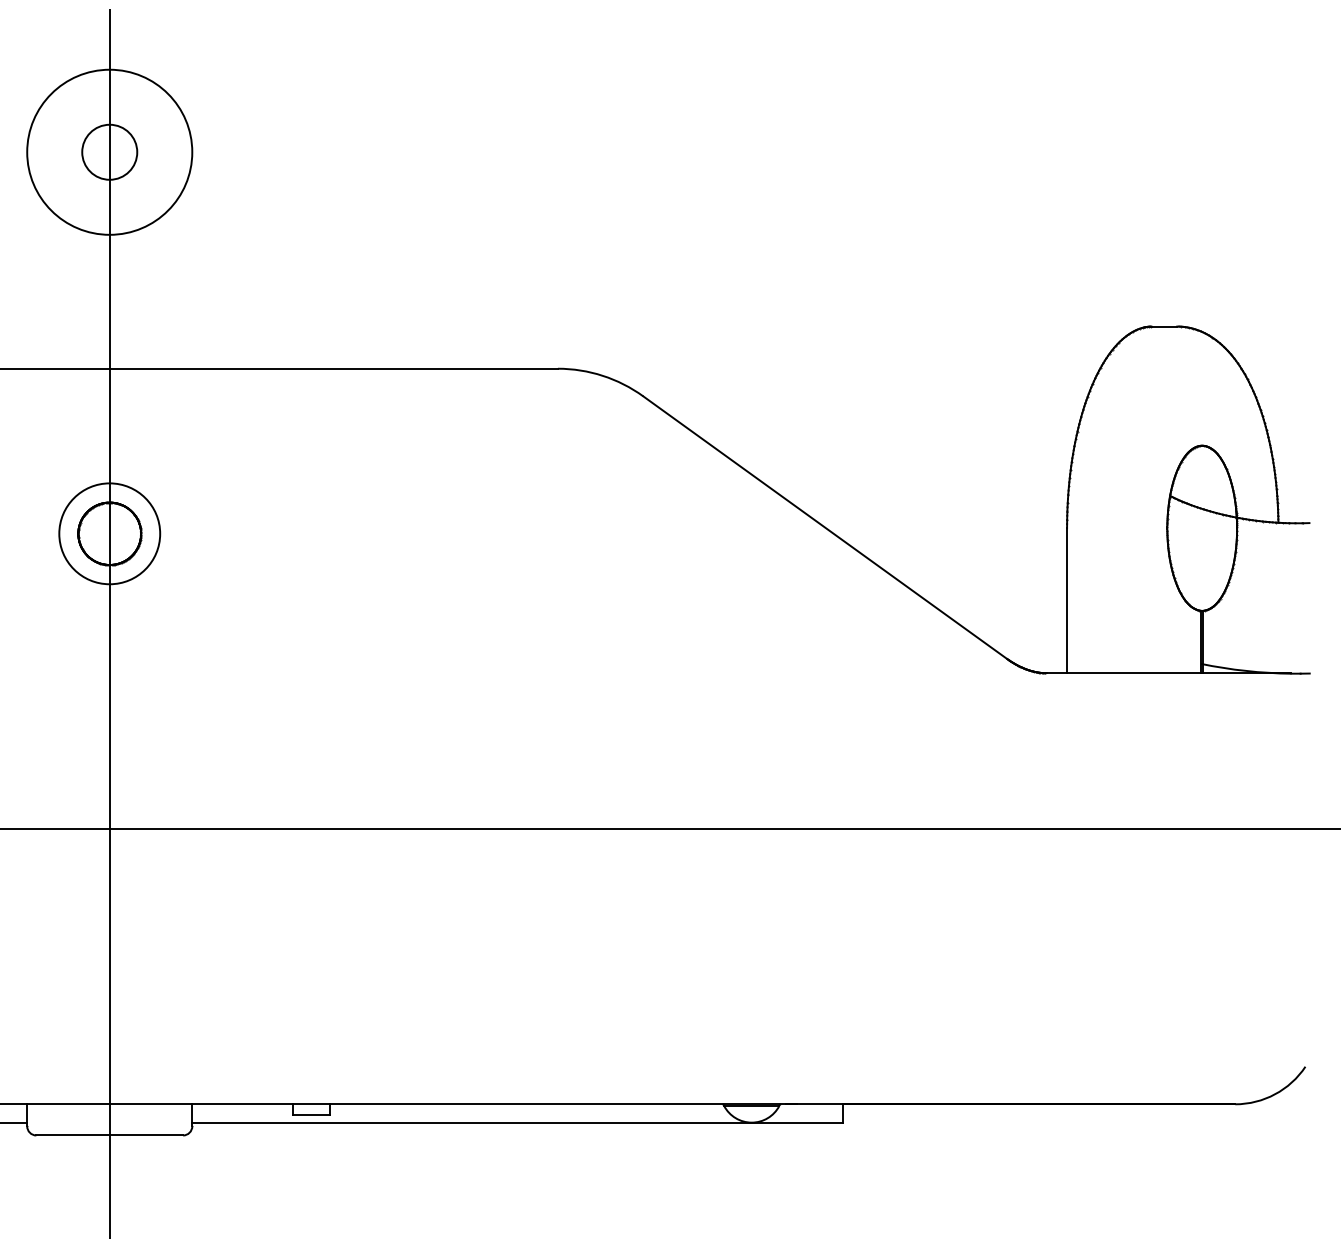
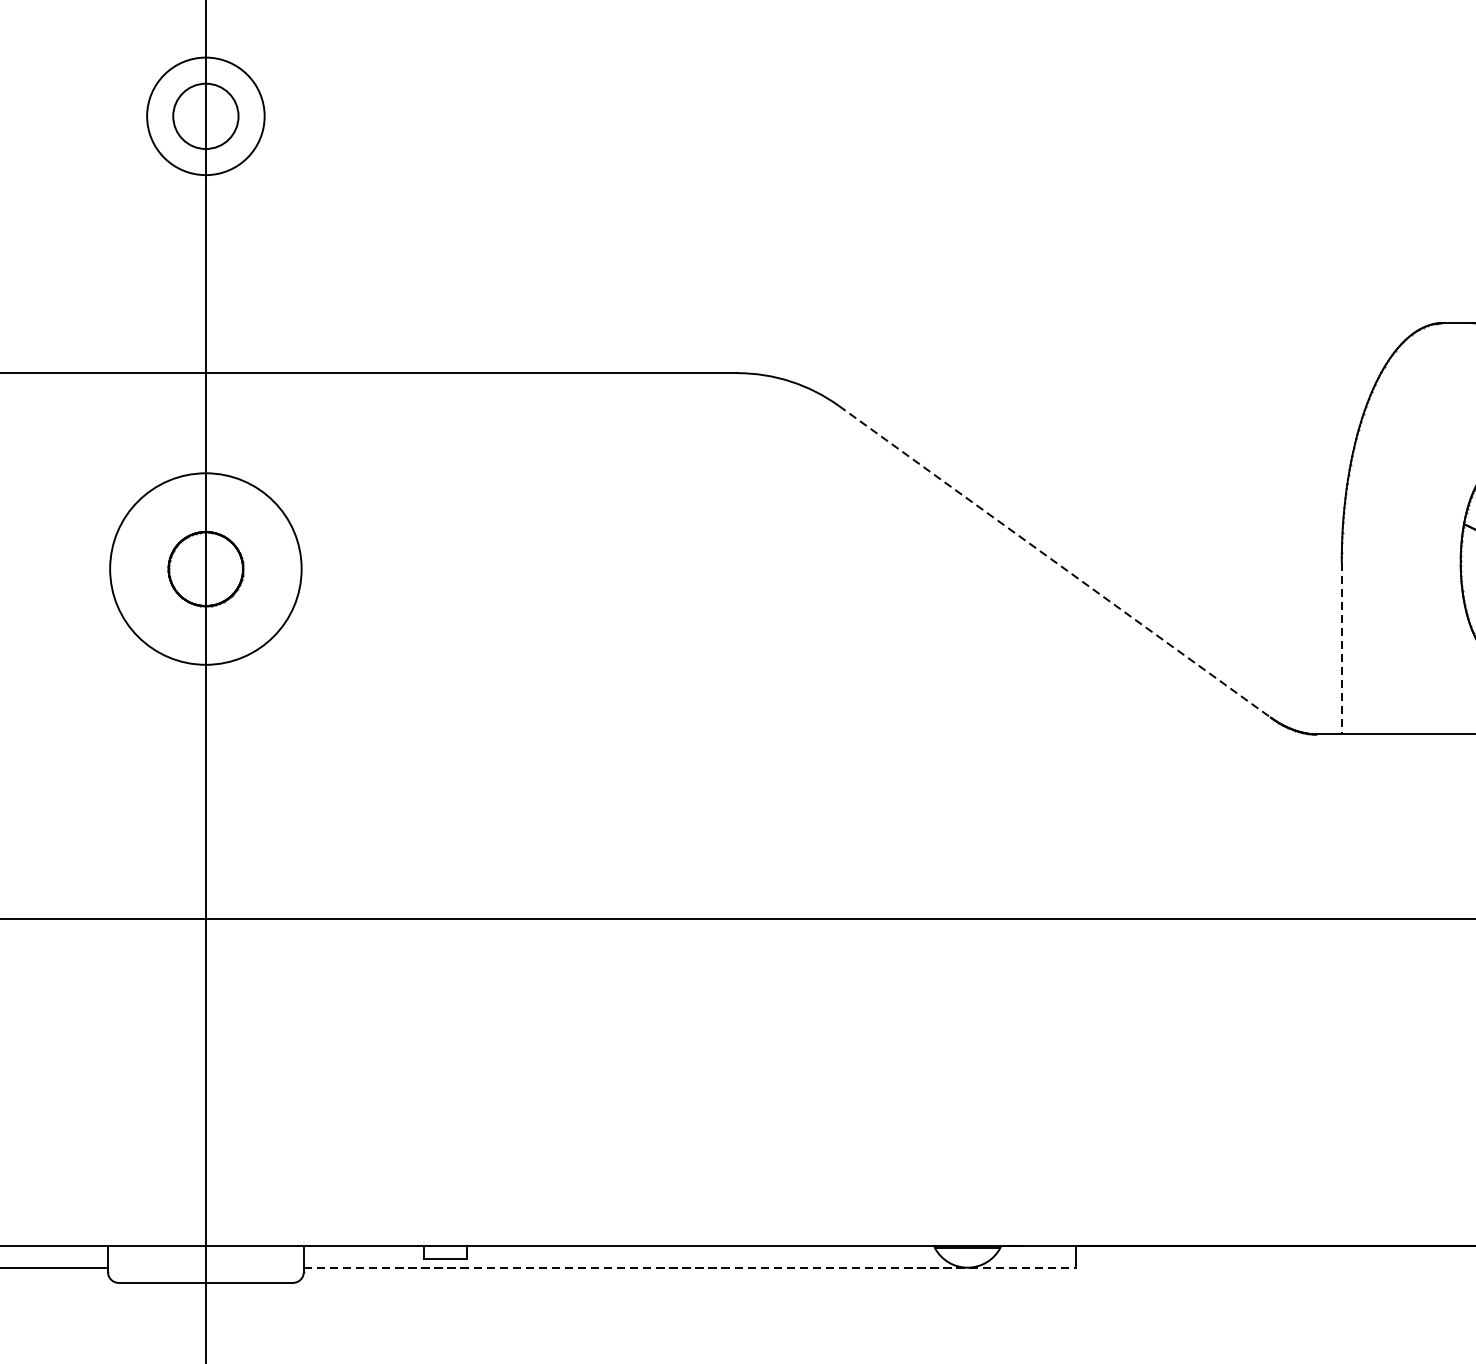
circle: (109, 151) -> (205, 115), size x0.6
line: (825, 527) -> (1055, 561), solid -> dashed
circle: (109, 533) -> (205, 568), size x1.6
line: (1067, 601) -> (1342, 649), solid -> dashed
line: (517, 1122) -> (689, 1267), solid -> dashed

